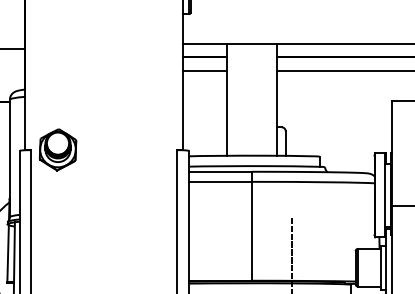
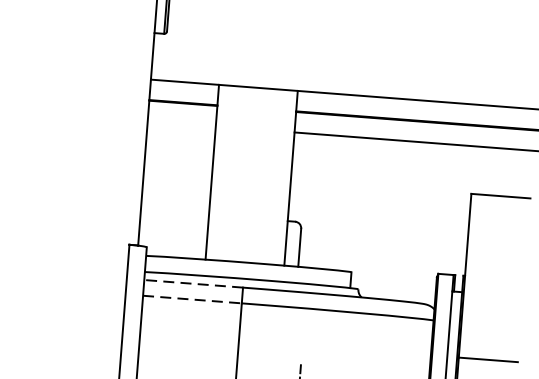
line: (204, 70) -> (181, 123), removed
line: (220, 171) -> (194, 283), solid -> dashed
line: (220, 181) -> (193, 299), solid -> dashed

